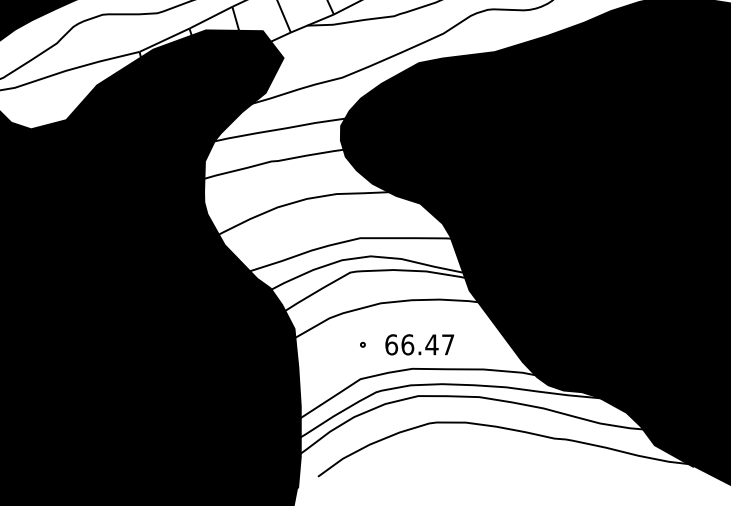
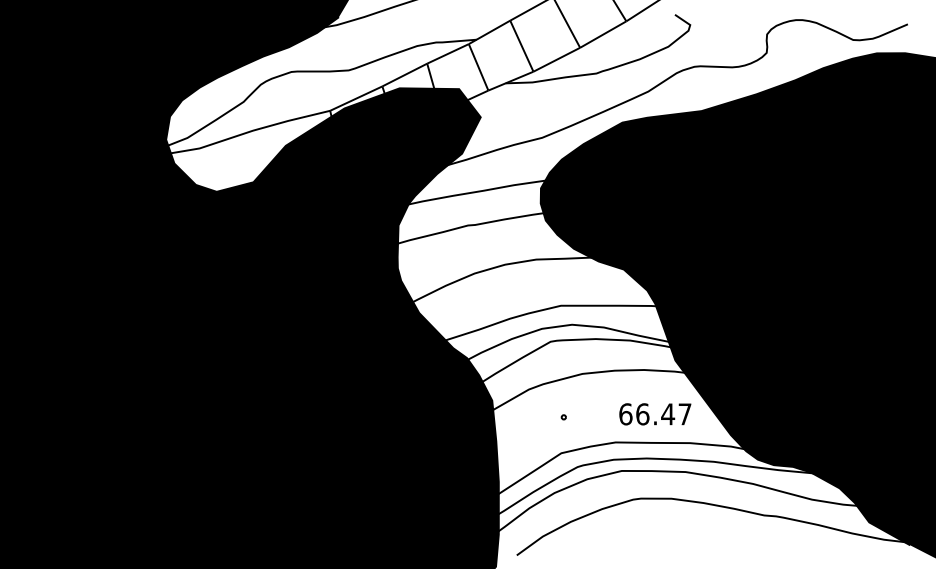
text: (419, 344) -> (655, 414), moved

